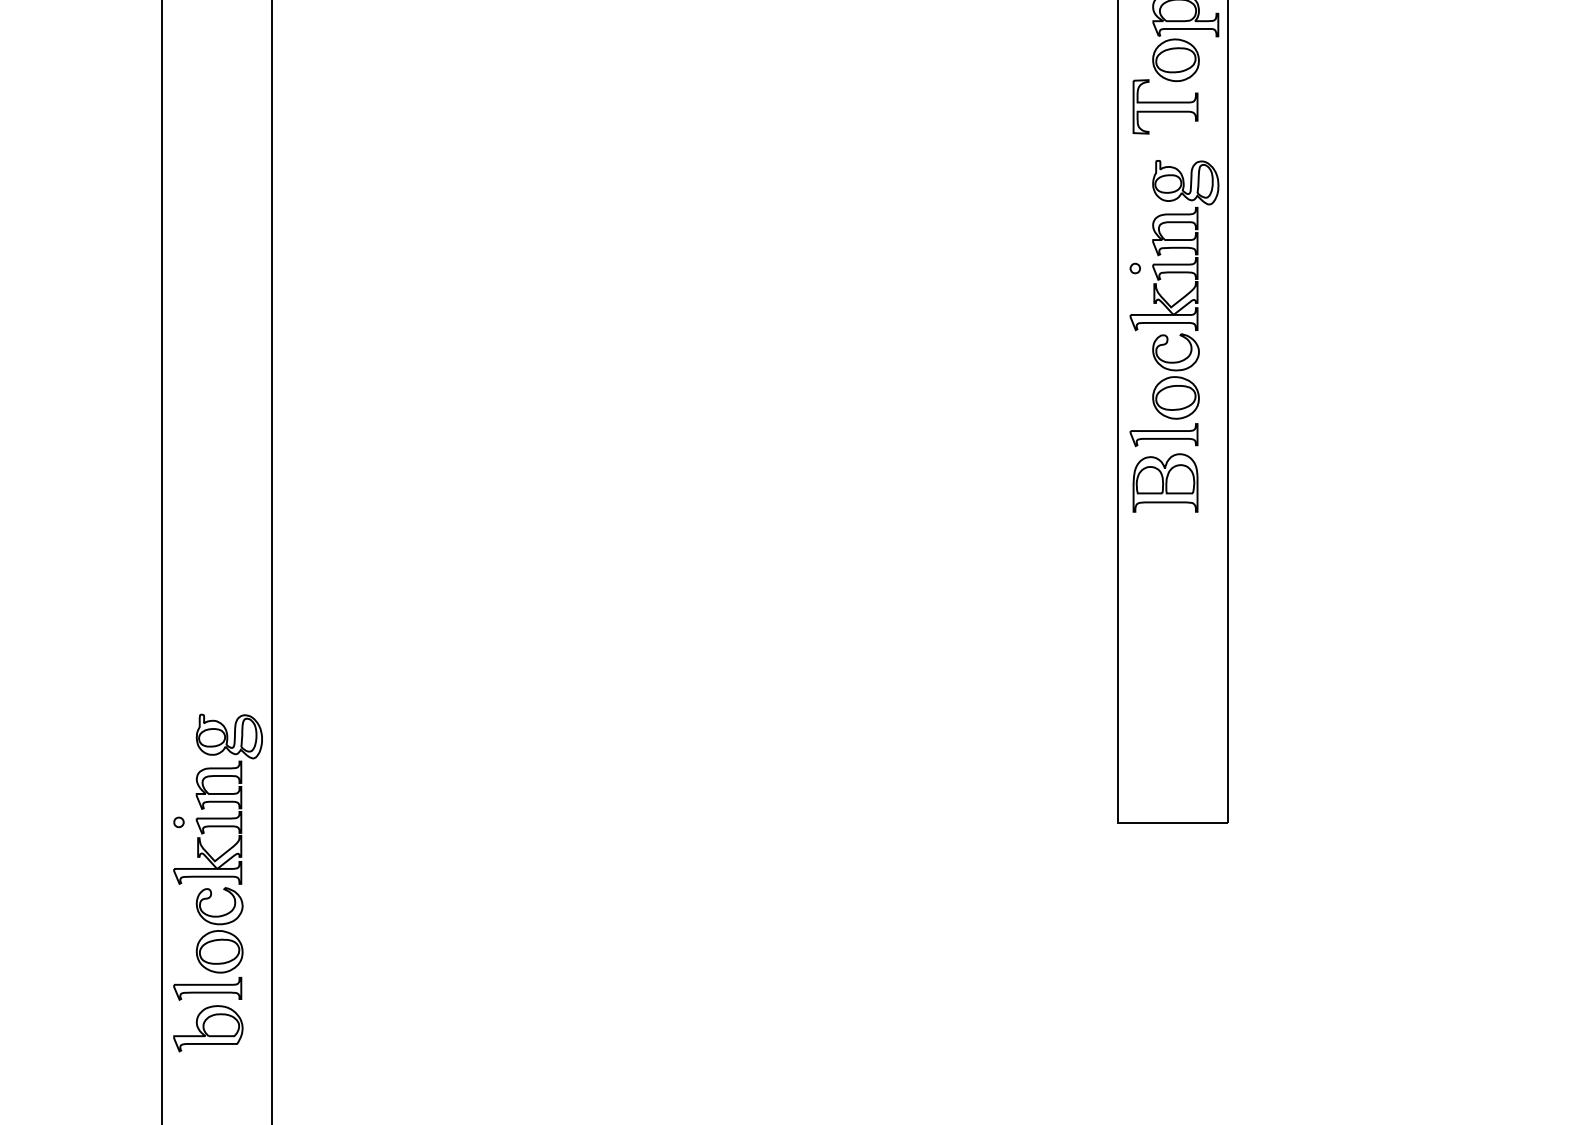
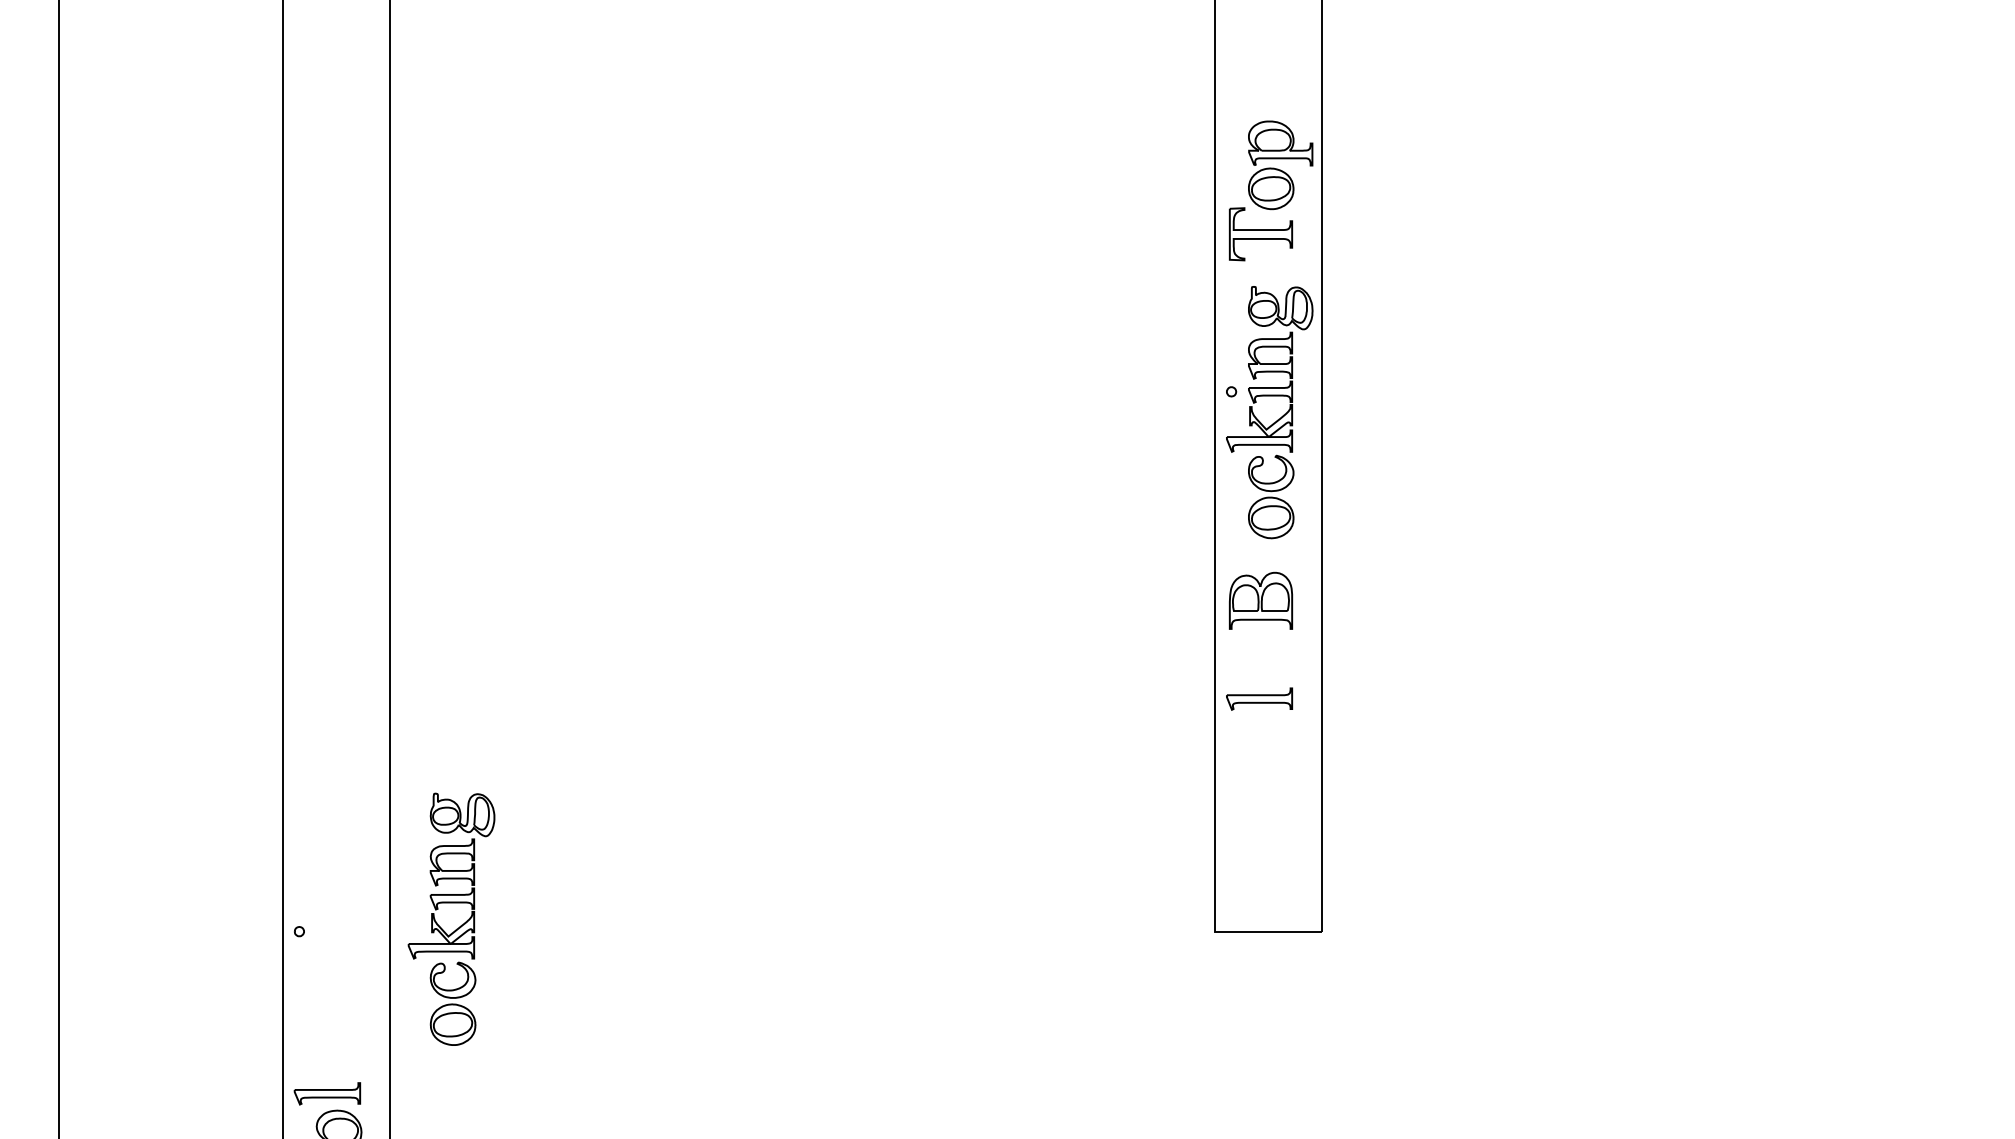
part: (1164, 434) -> (1259, 698), moved
part: (223, 853) -> (456, 928), moved

